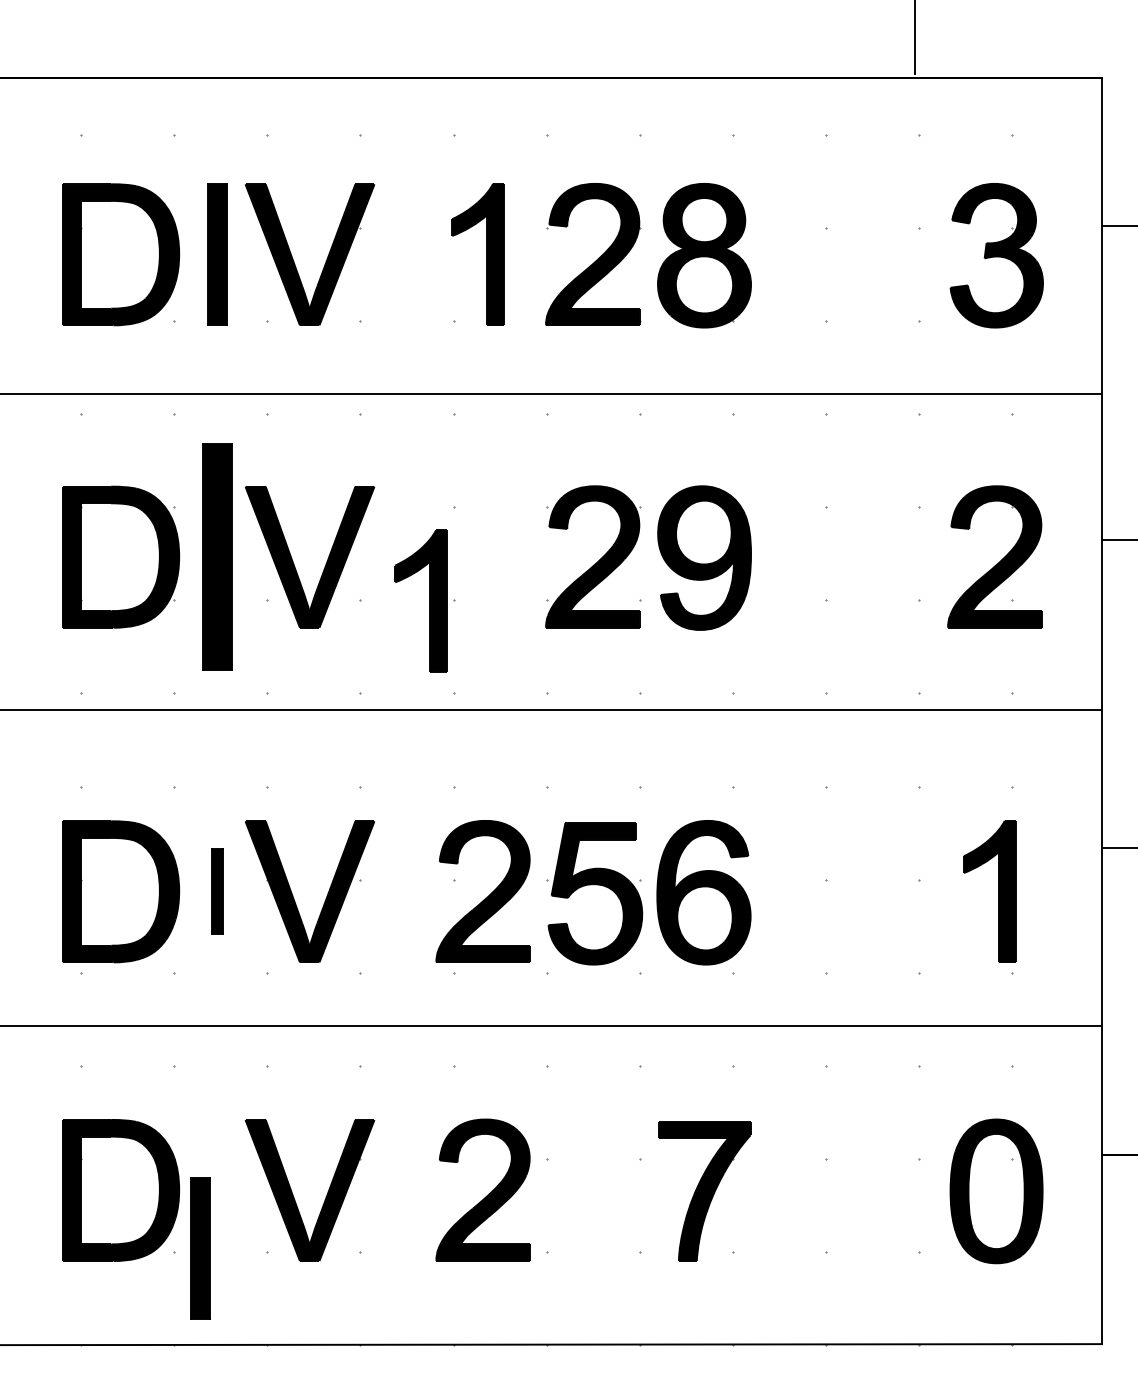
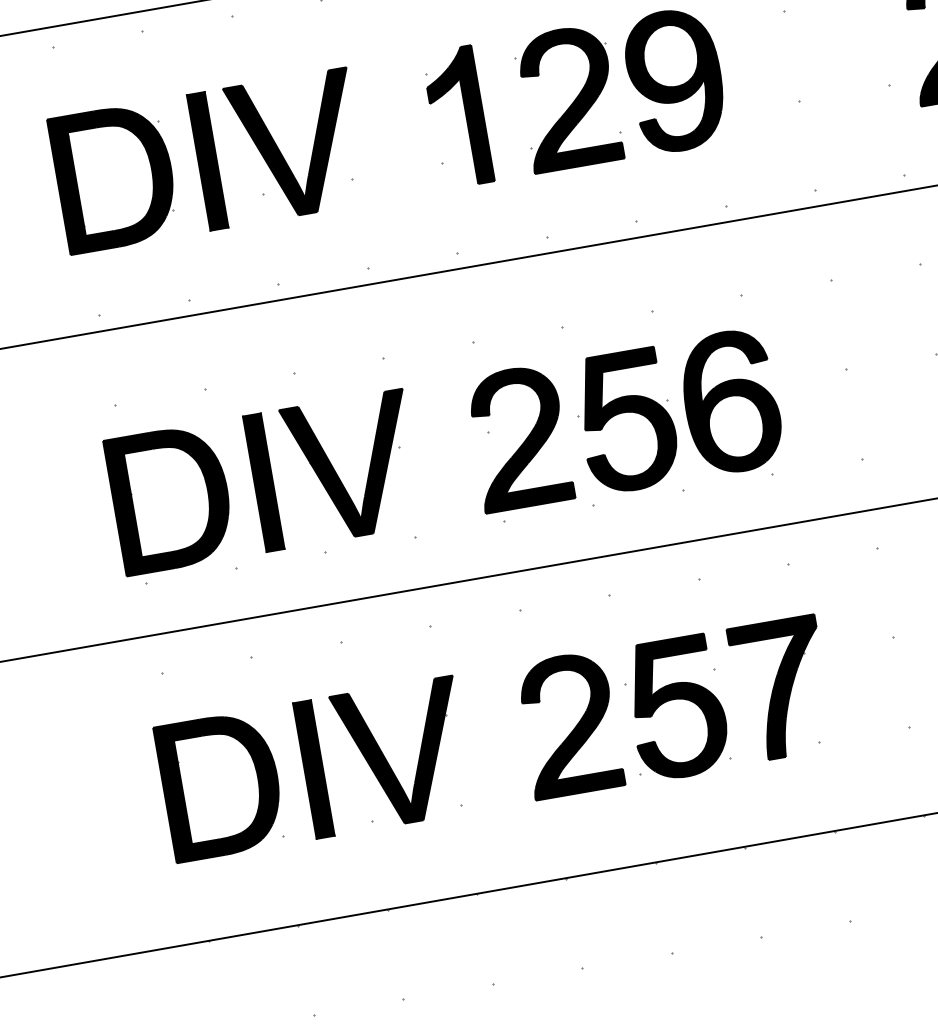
part: (217, 557) -> (207, 161), size x0.62
part: (429, 600) -> (465, 115), moved
part: (217, 891) -> (263, 482), size x1.67
part: (598, 1184) -> (678, 699), added
part: (200, 1248) -> (313, 769), moved

